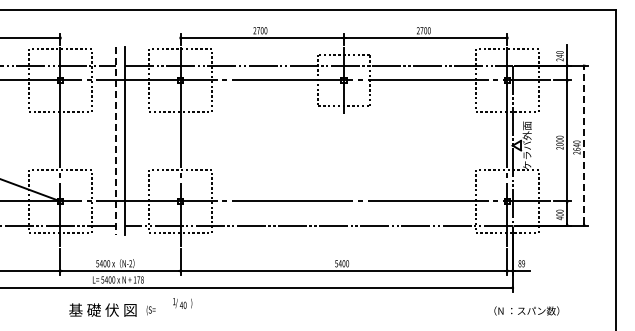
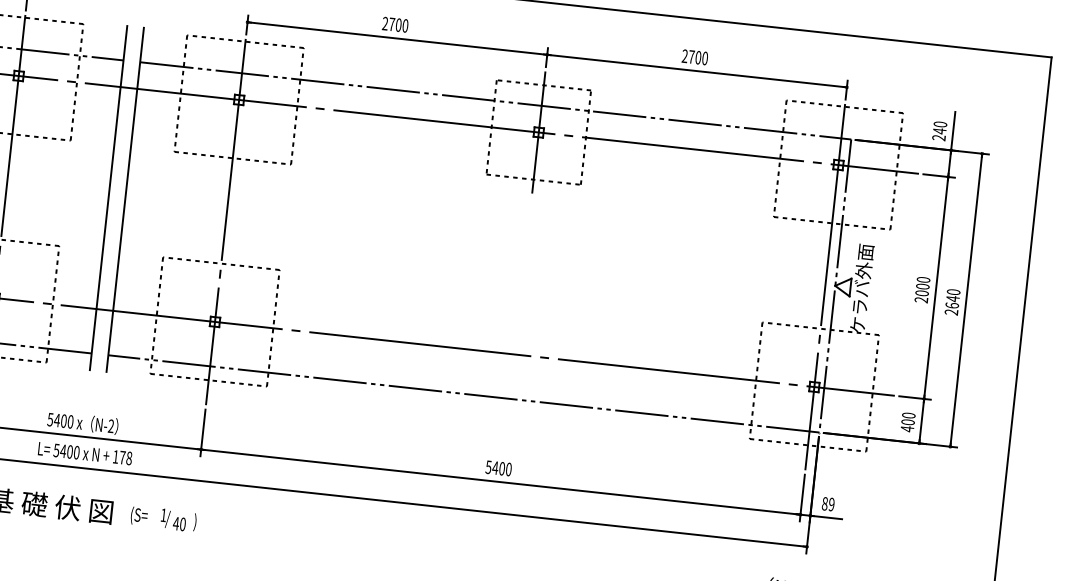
line: (116, 140) -> (109, 197), dashed -> solid
line: (584, 145) -> (966, 299), dashed -> solid
text: (182, 303) -> (178, 520), moved

